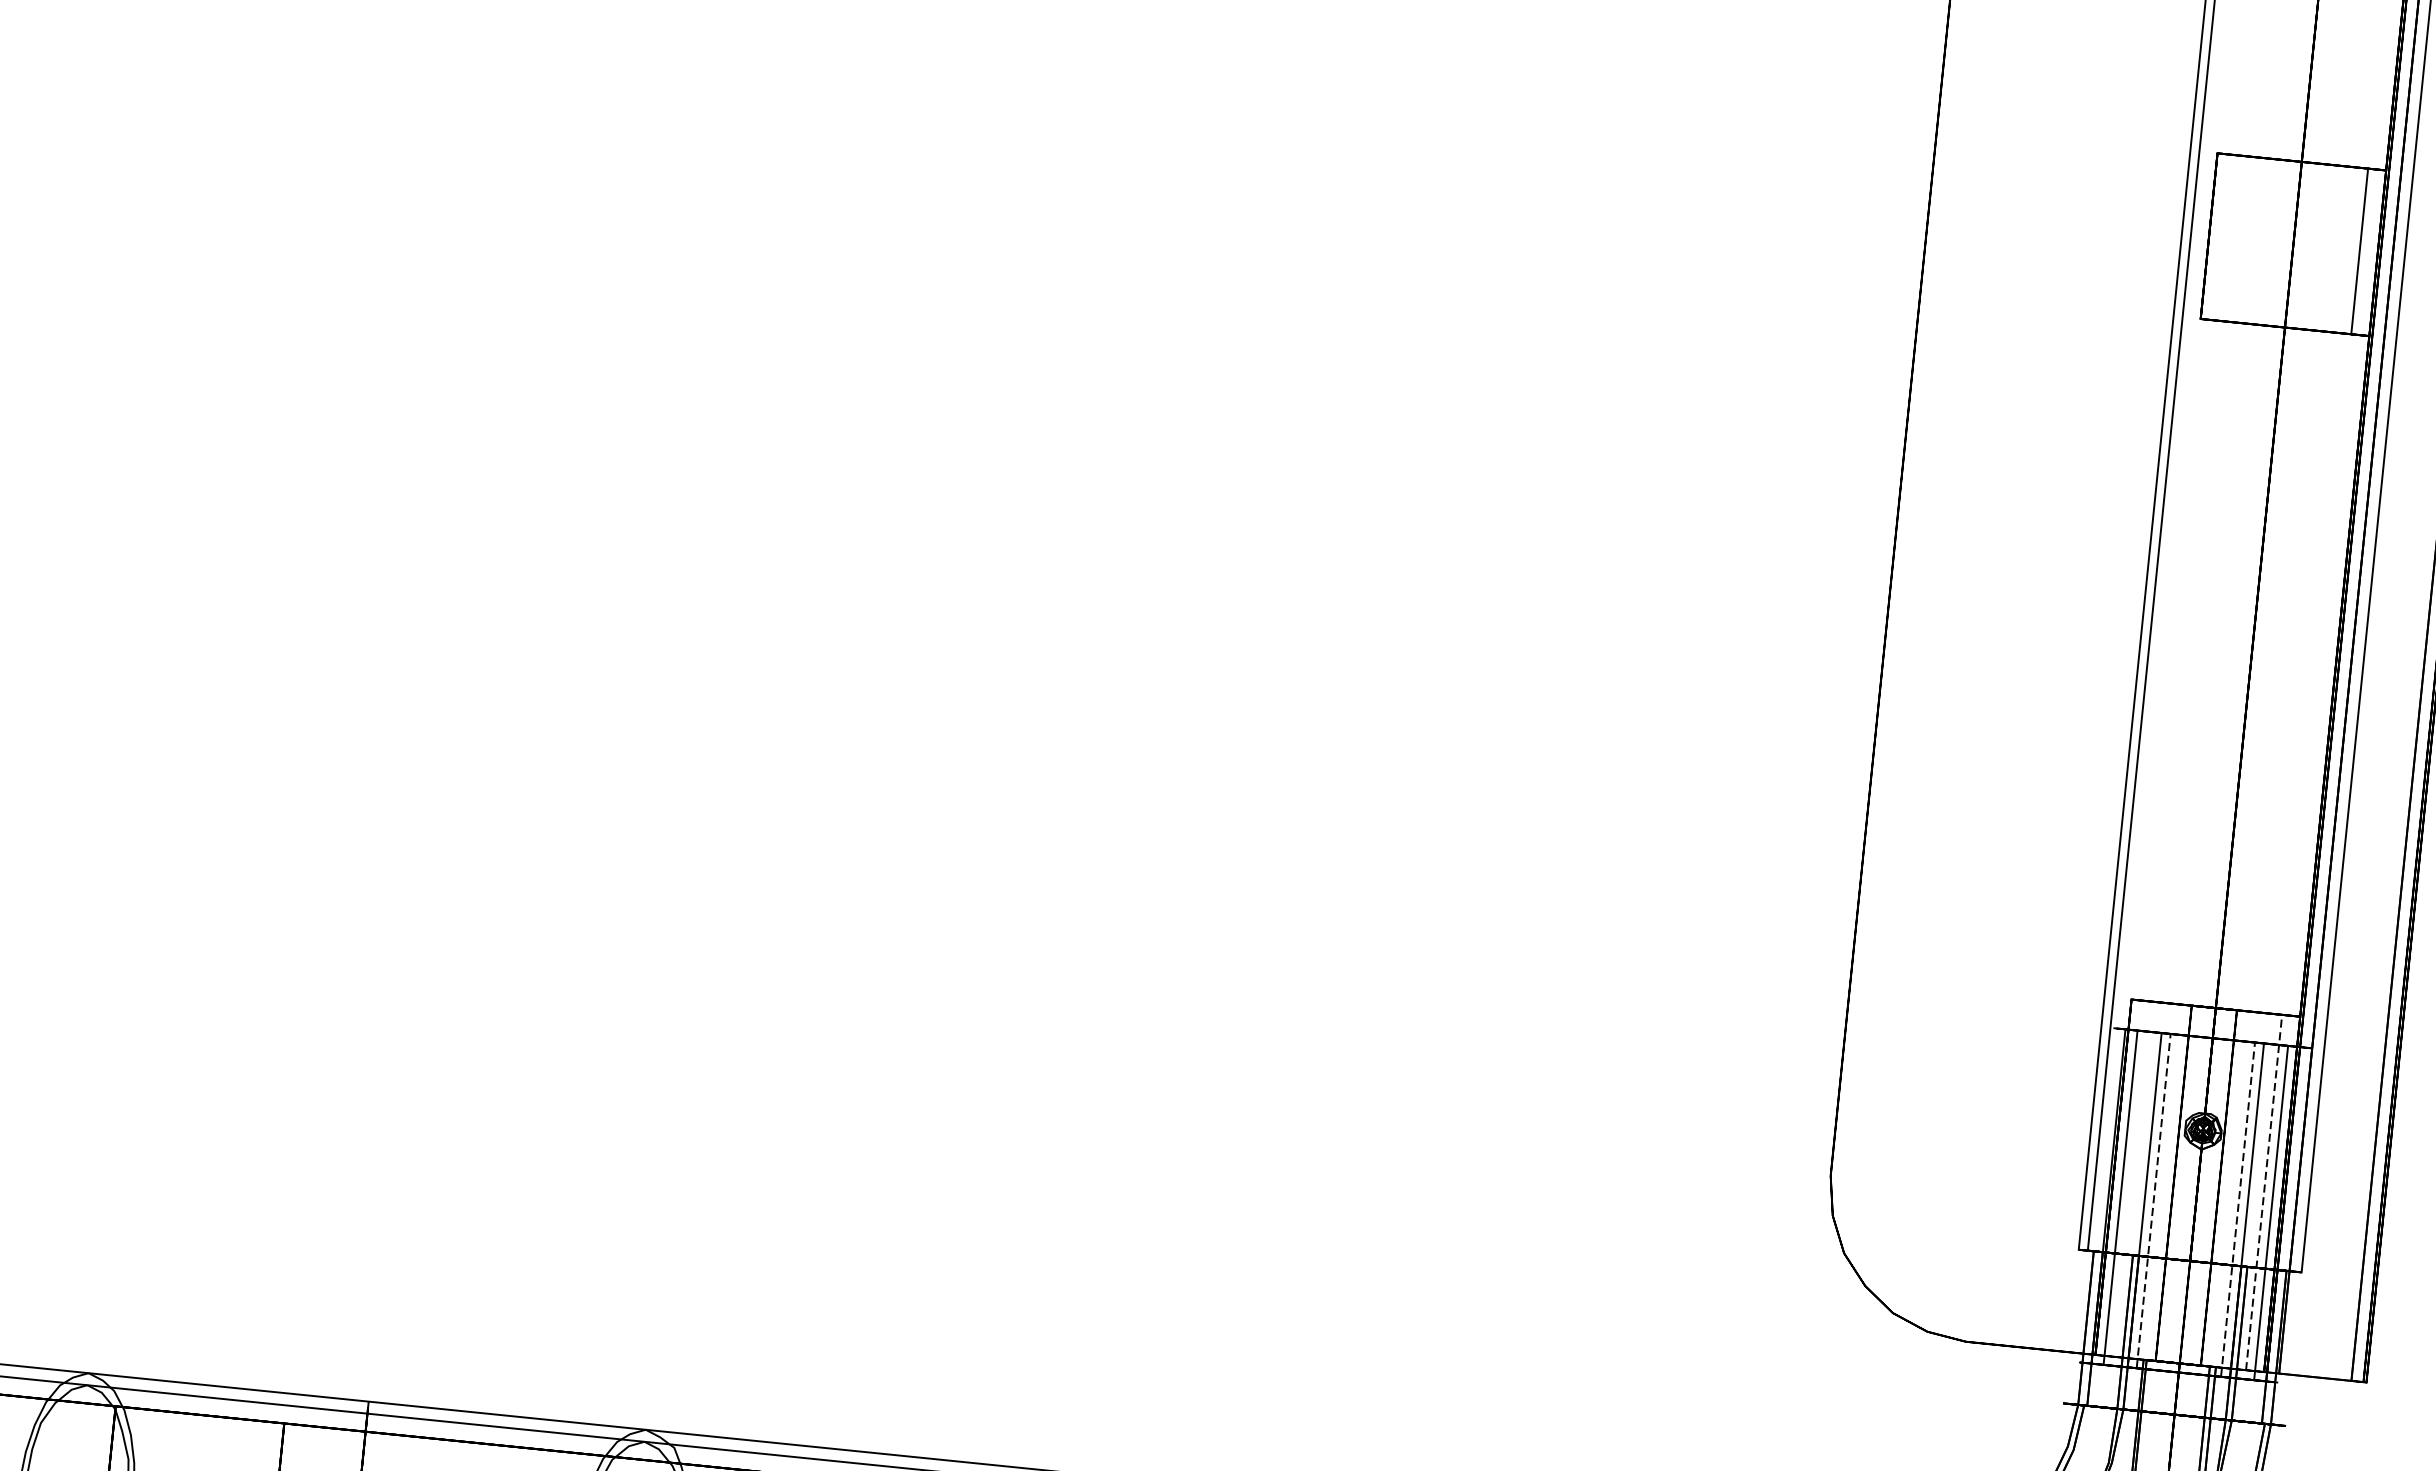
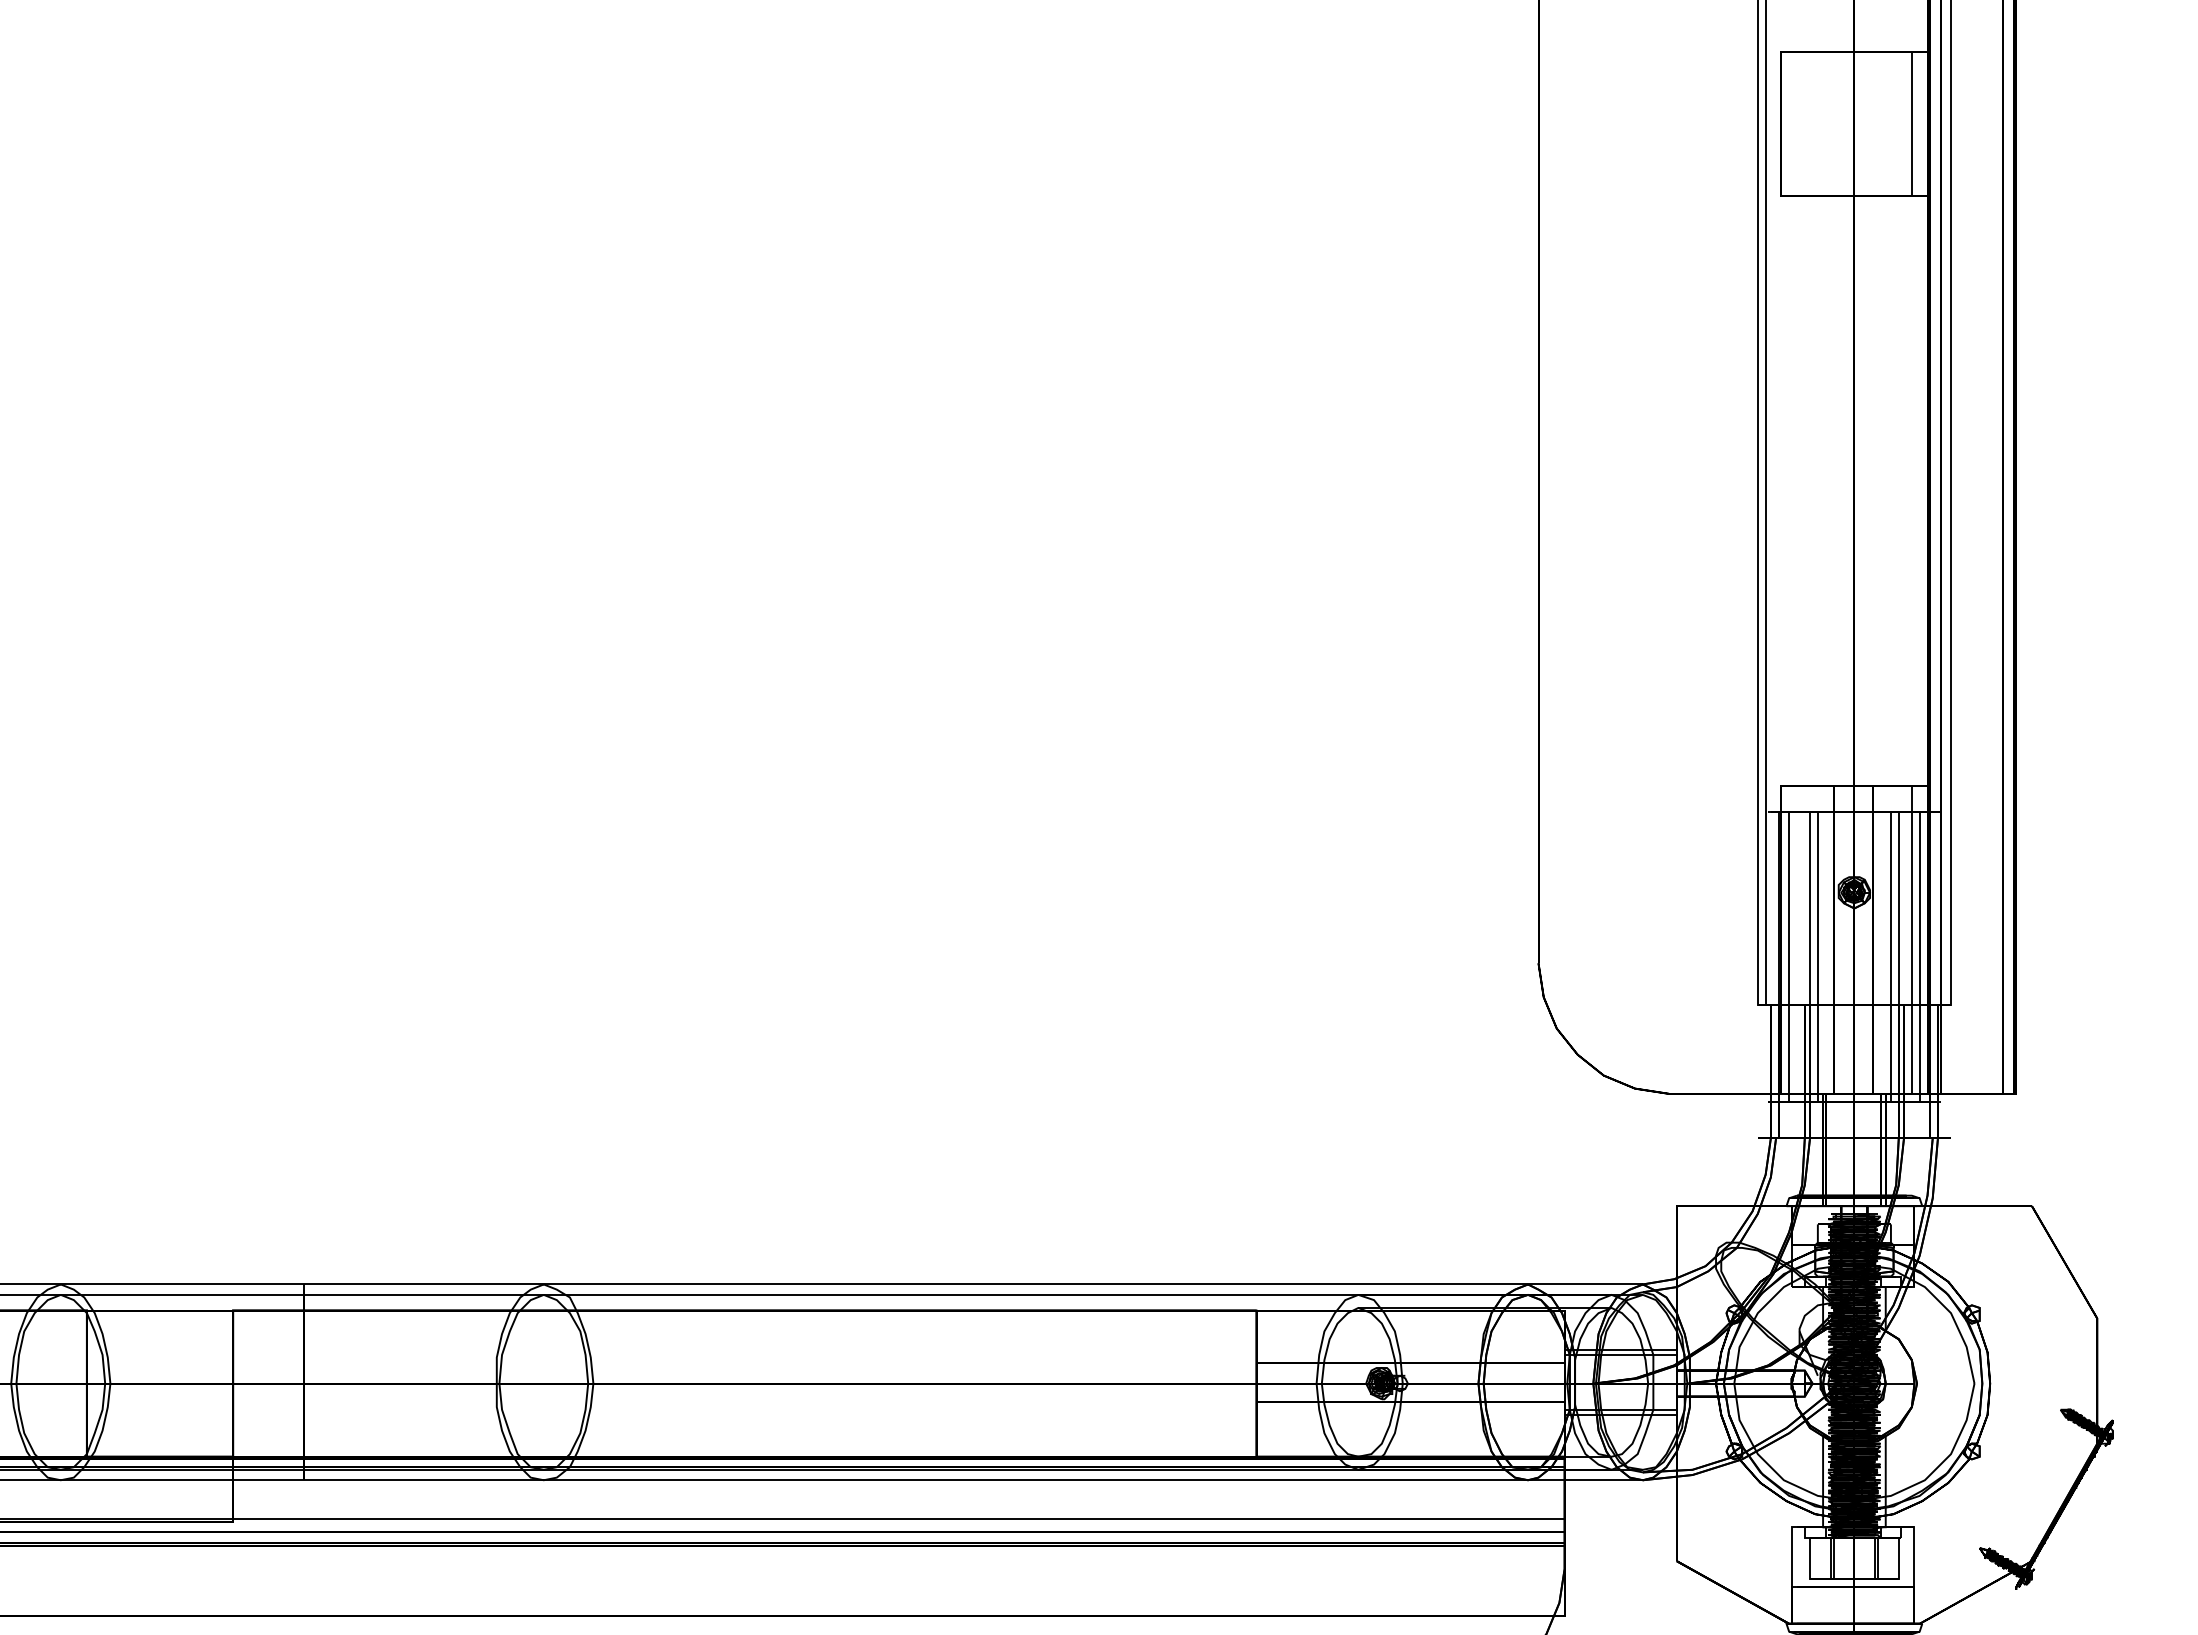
line: (2263, 1192) -> (1911, 939), dashed -> solid
line: (2153, 1200) -> (1817, 956), dashed -> solid
line: (2237, 1209) -> (1890, 956), dashed -> solid

